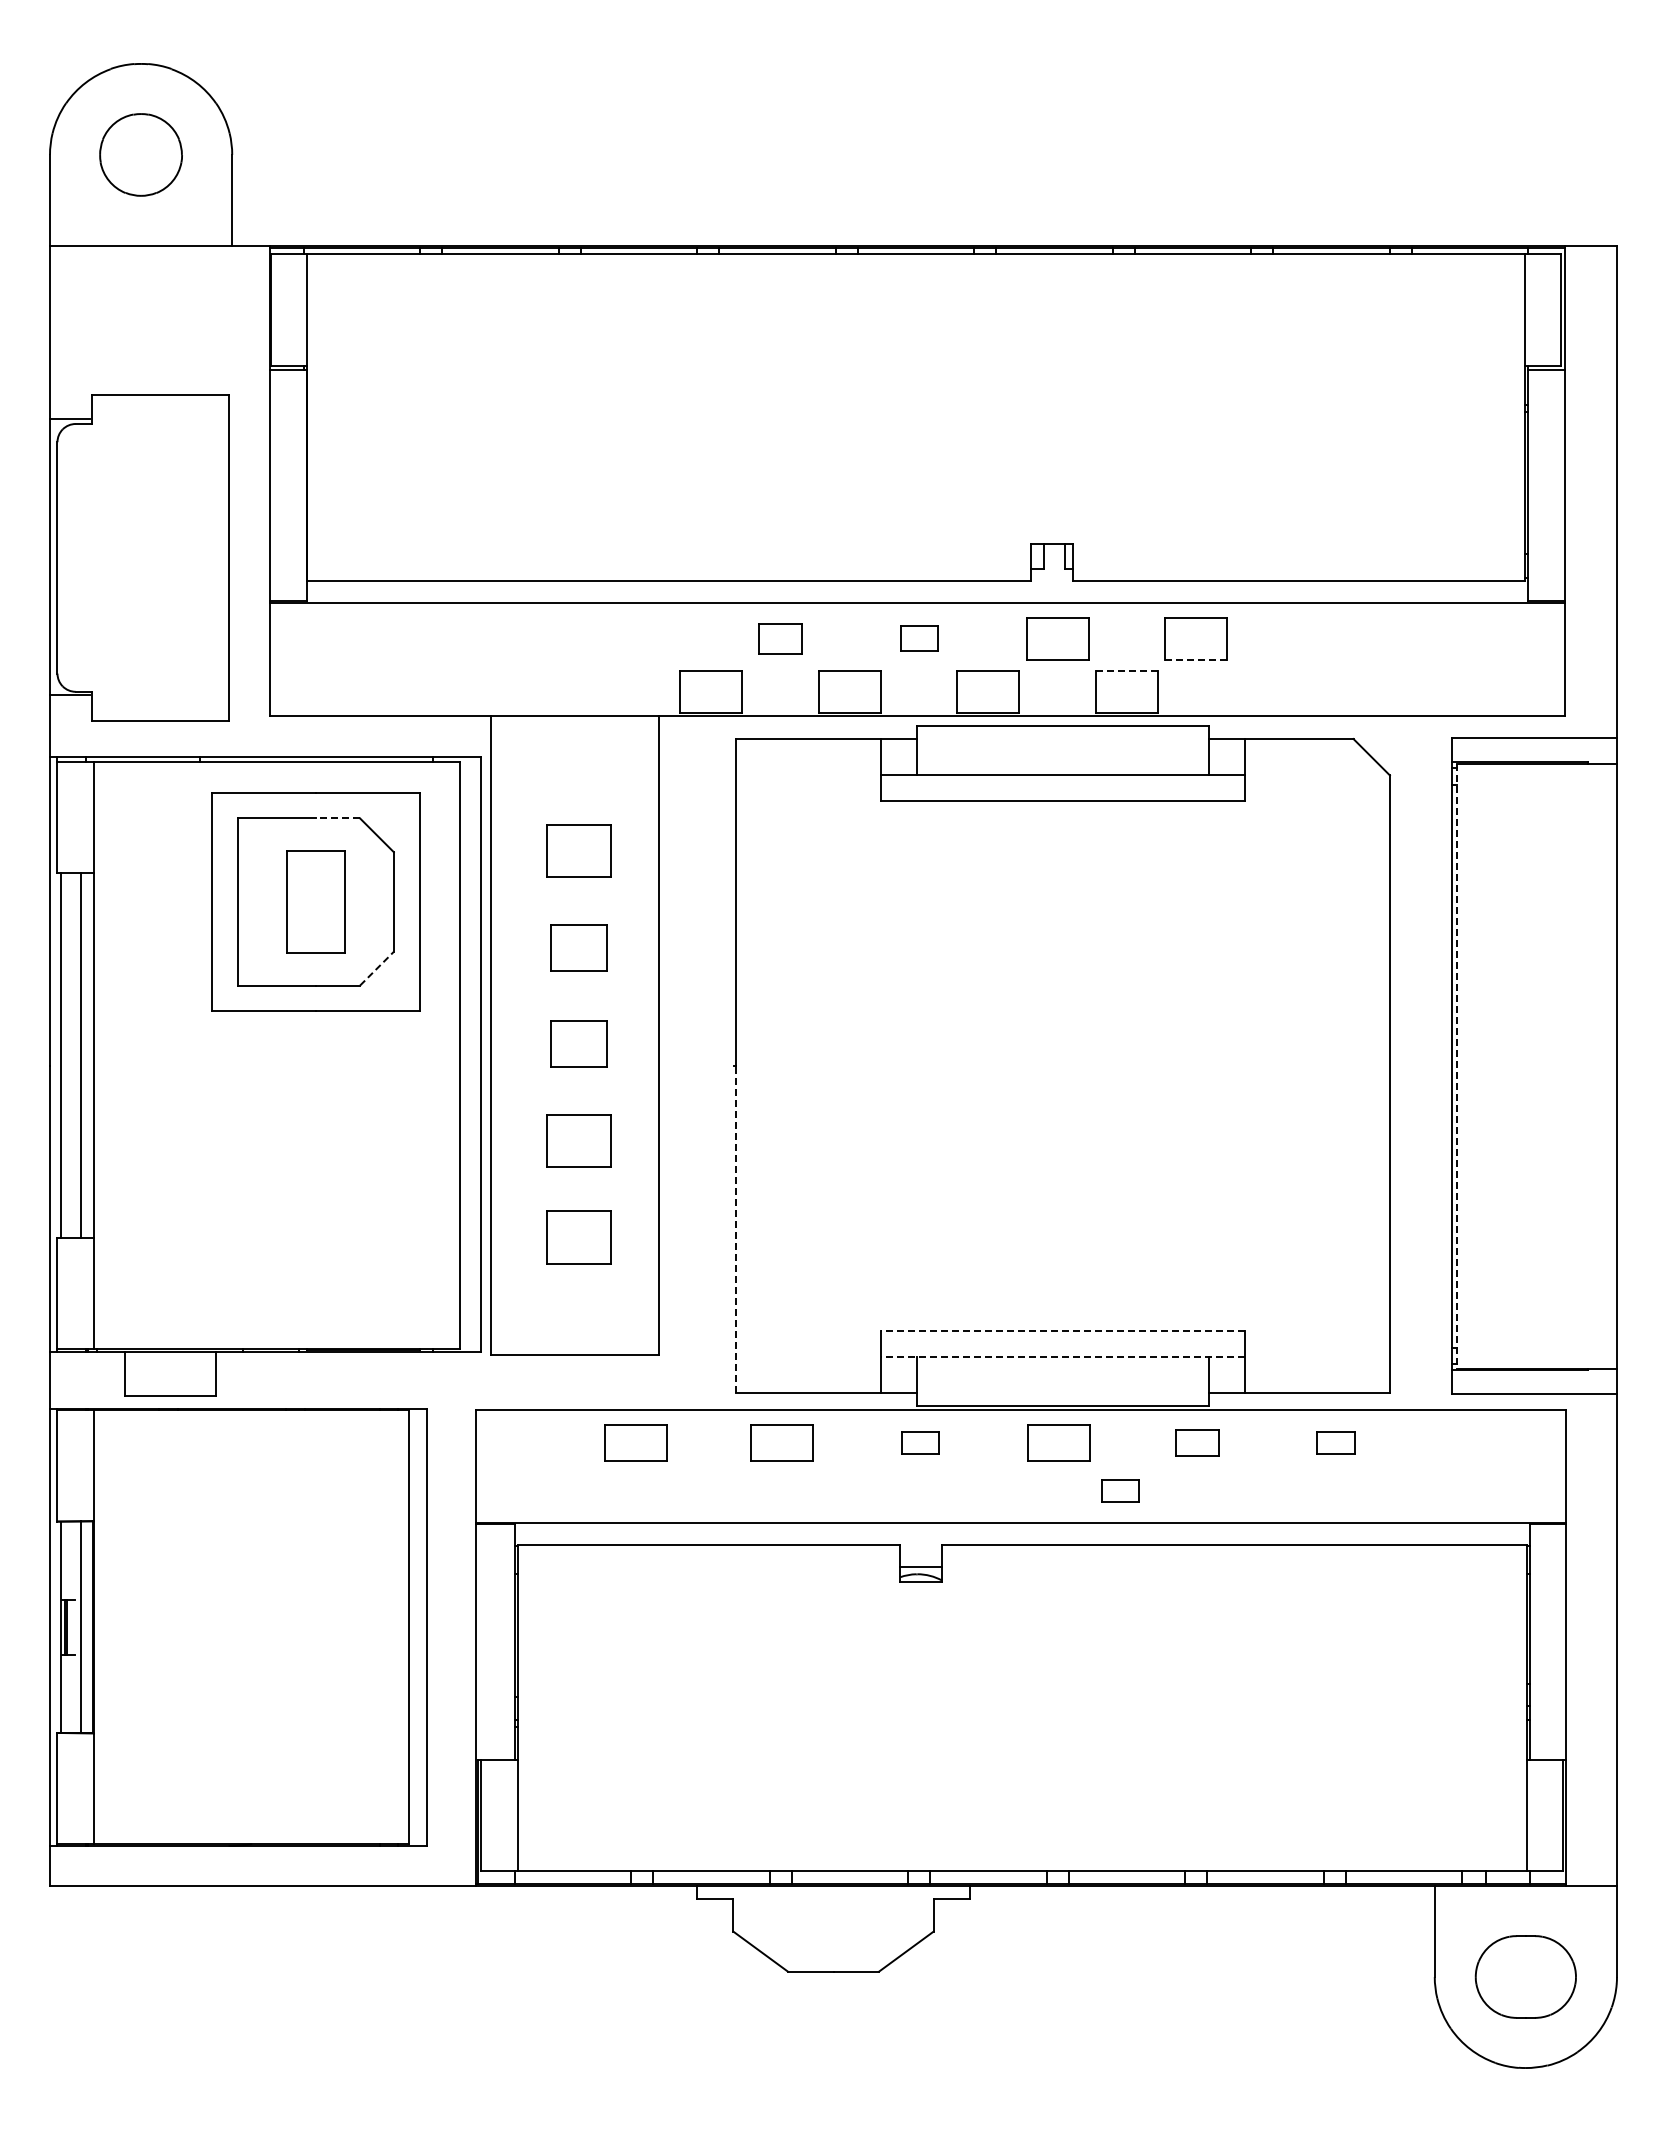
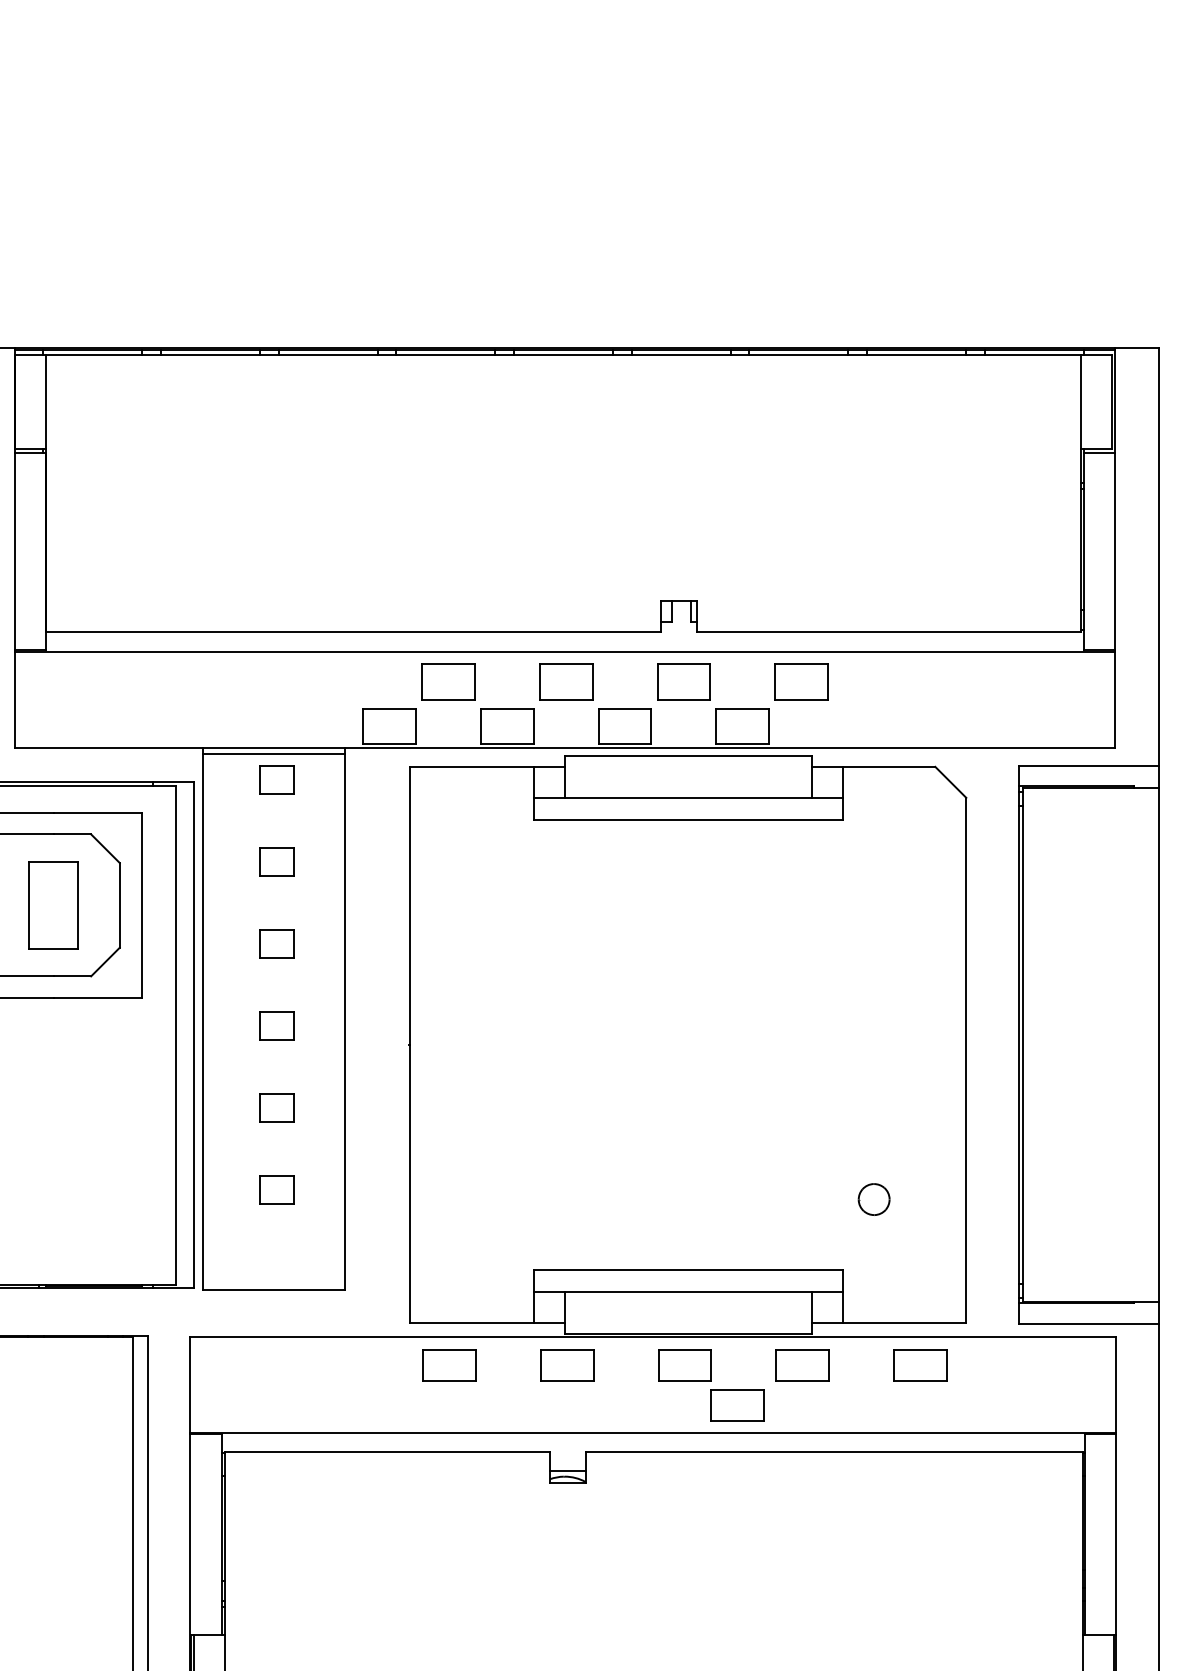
part: (780, 638) -> (448, 681), size x1.43
part: (918, 638) -> (565, 681), size x1.67
line: (1196, 659) -> (801, 699), dashed -> solid
line: (1126, 670) -> (742, 708), dashed -> solid
line: (574, 723) -> (273, 753), added
part: (577, 754) -> (275, 780), added
line: (337, 818) -> (71, 834), dashed -> solid
part: (577, 850) -> (275, 861), size x0.62
part: (577, 947) -> (275, 944), size x0.71
line: (376, 968) -> (105, 961), dashed -> solid
part: (577, 1044) -> (275, 1026), size x0.71
line: (1456, 1066) -> (1022, 1045), dashed -> solid
part: (577, 1140) -> (275, 1108), size x0.62
line: (735, 1229) -> (410, 1183), dashed -> solid
part: (577, 1237) -> (275, 1190), size x0.62
part: (1281, 1248) -> (874, 1199), added
line: (1062, 1331) -> (688, 1270), dashed -> solid
line: (1062, 1356) -> (688, 1291), dashed -> solid
part: (635, 1442) -> (325, 1364), removed
part: (919, 1442) -> (566, 1364), size x1.67
part: (1196, 1442) -> (801, 1364), size x1.43
part: (1335, 1442) -> (920, 1364), size x1.67
part: (1120, 1490) -> (737, 1405), size x1.67

